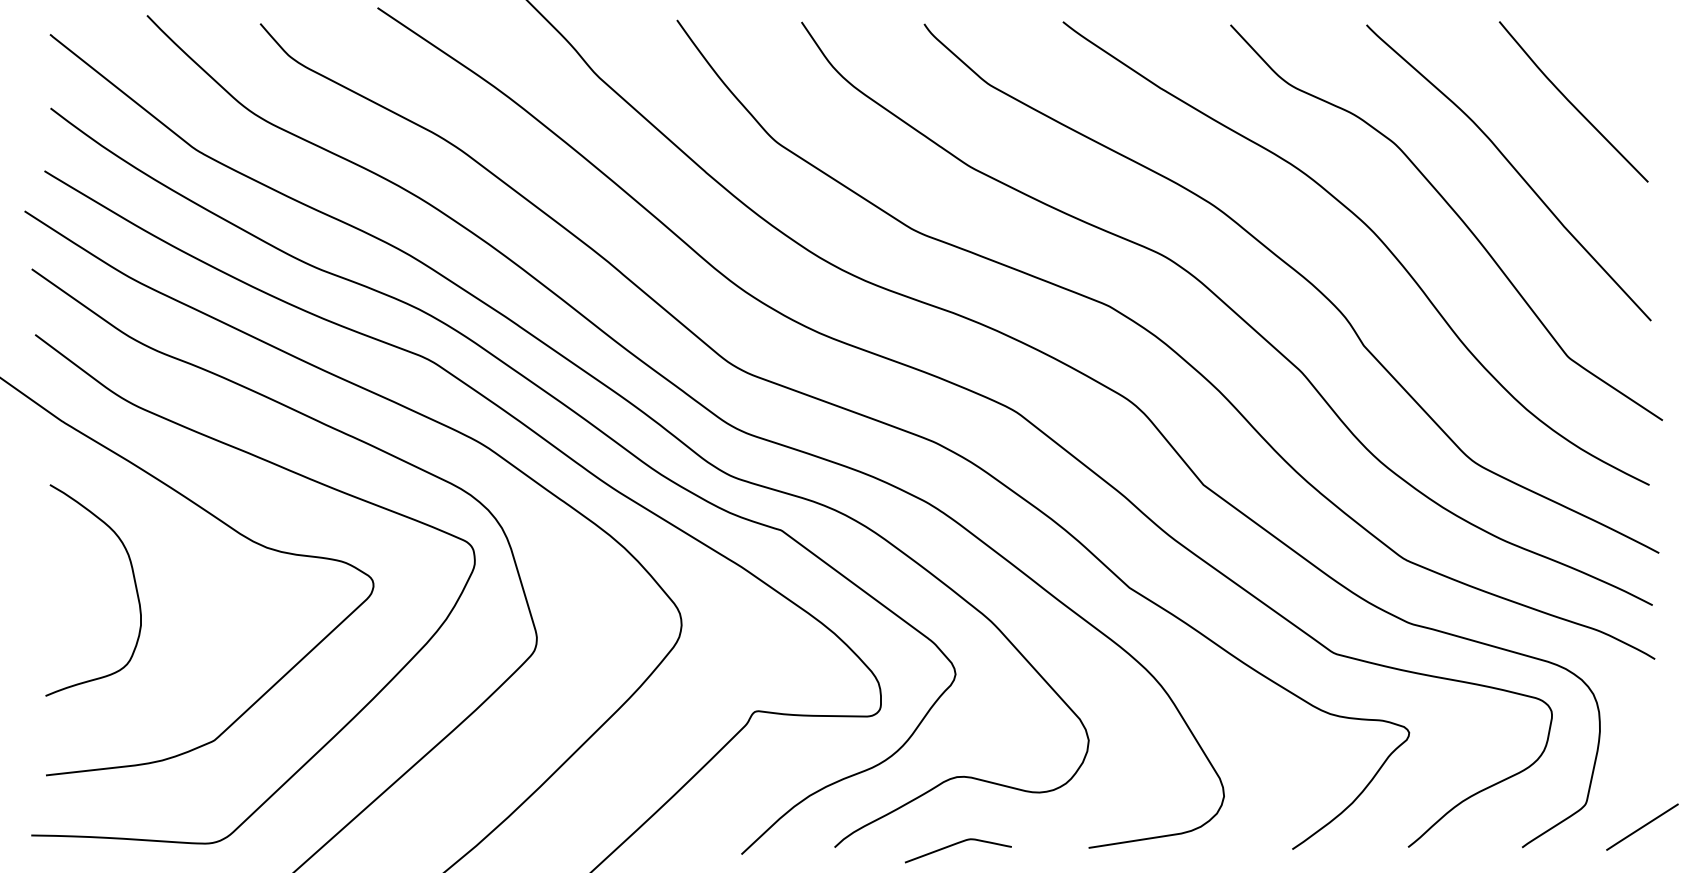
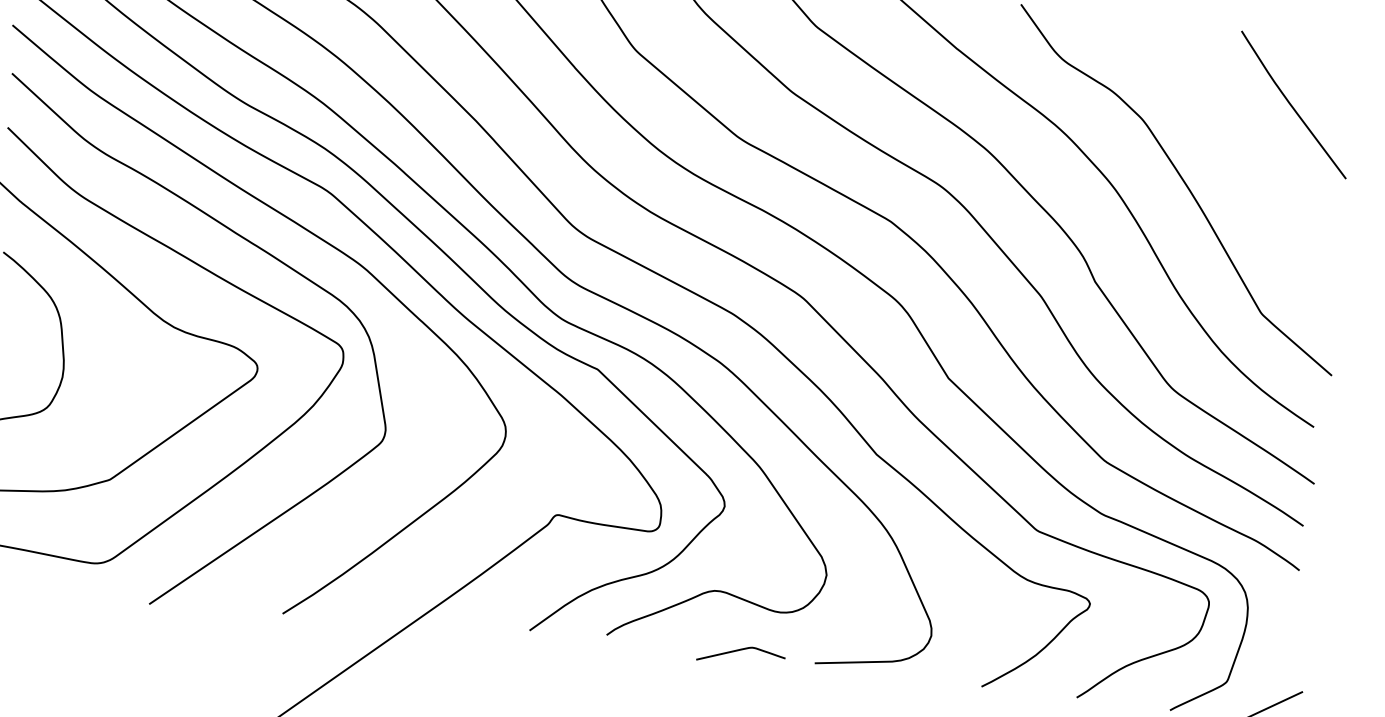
curve: (1514, 170) -> (1237, 154), removed
curve: (957, 844) -> (741, 650), moved

